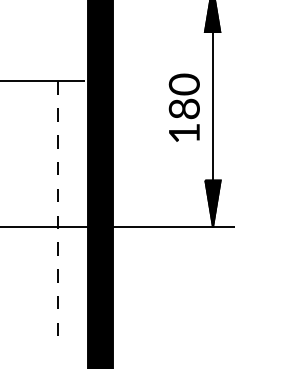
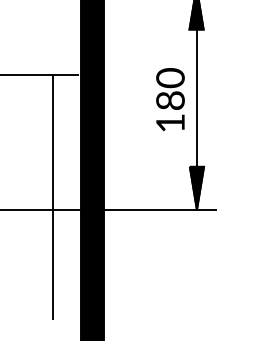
line: (57, 214) -> (53, 198), dashed -> solid

